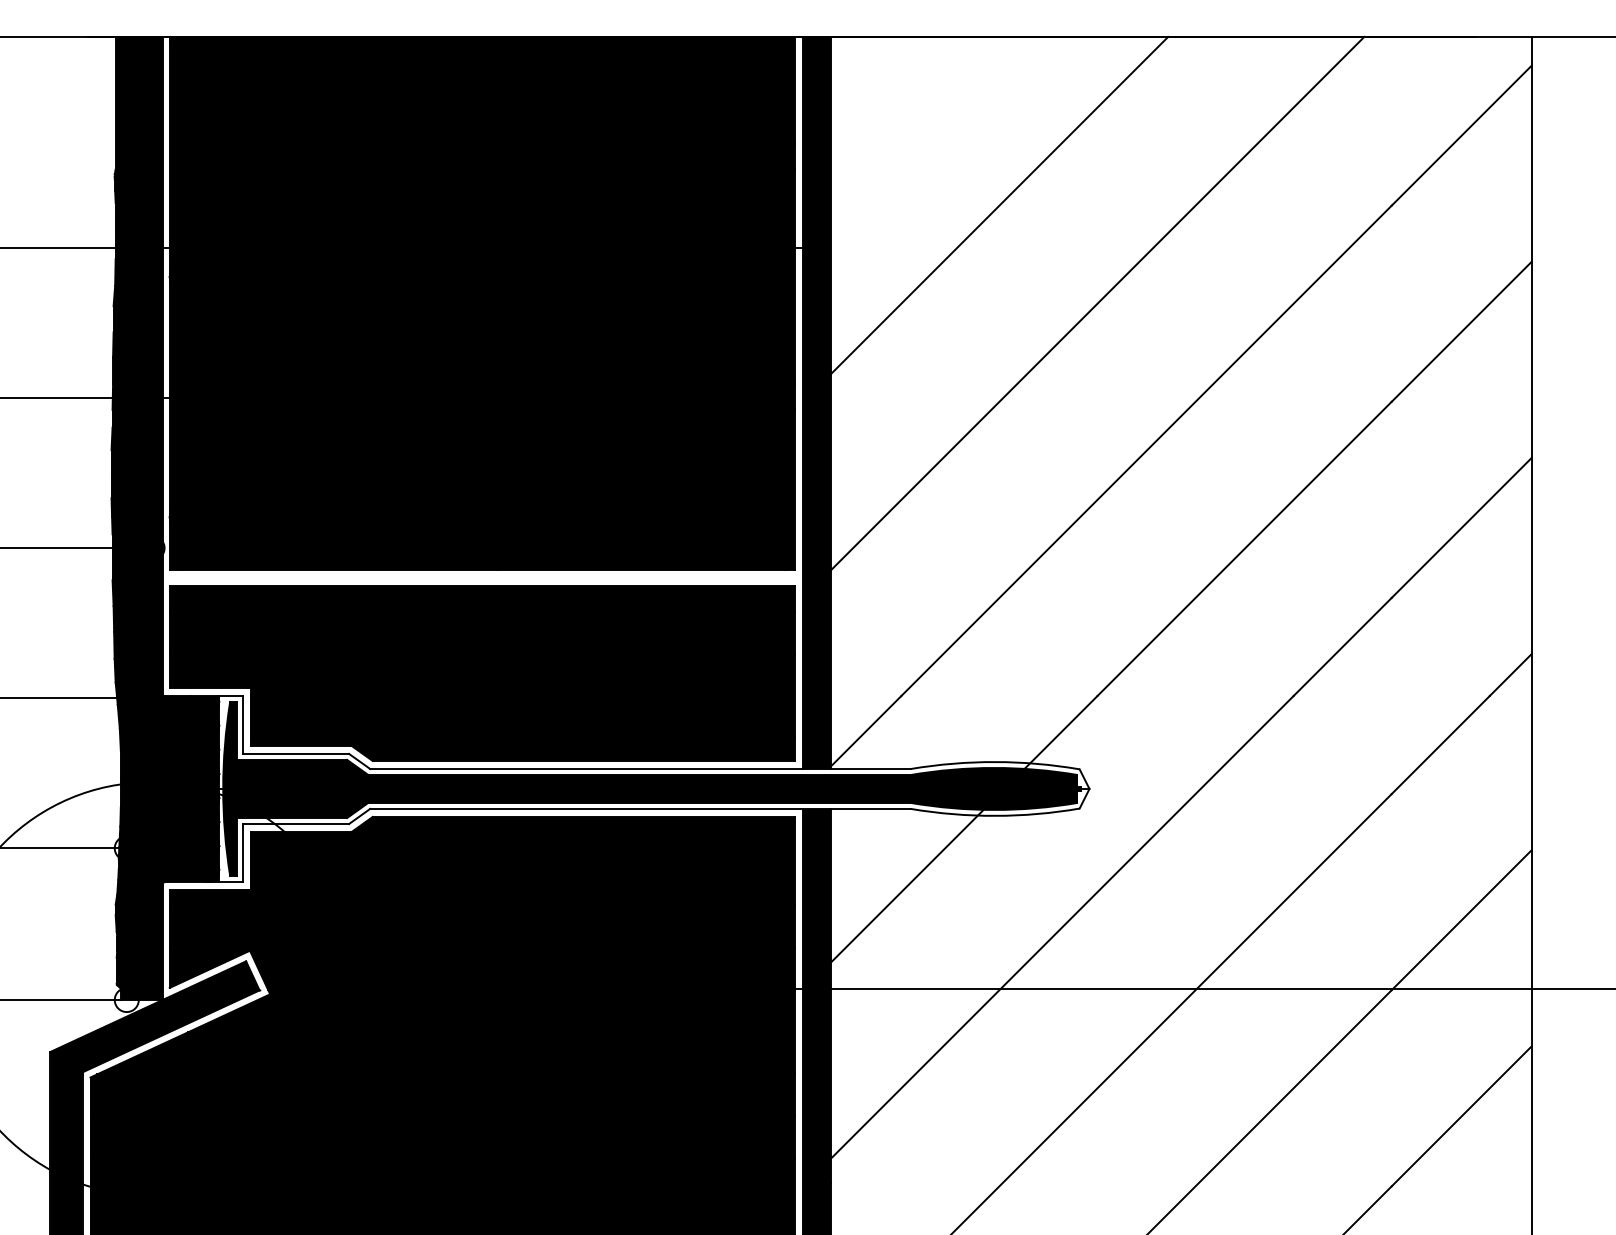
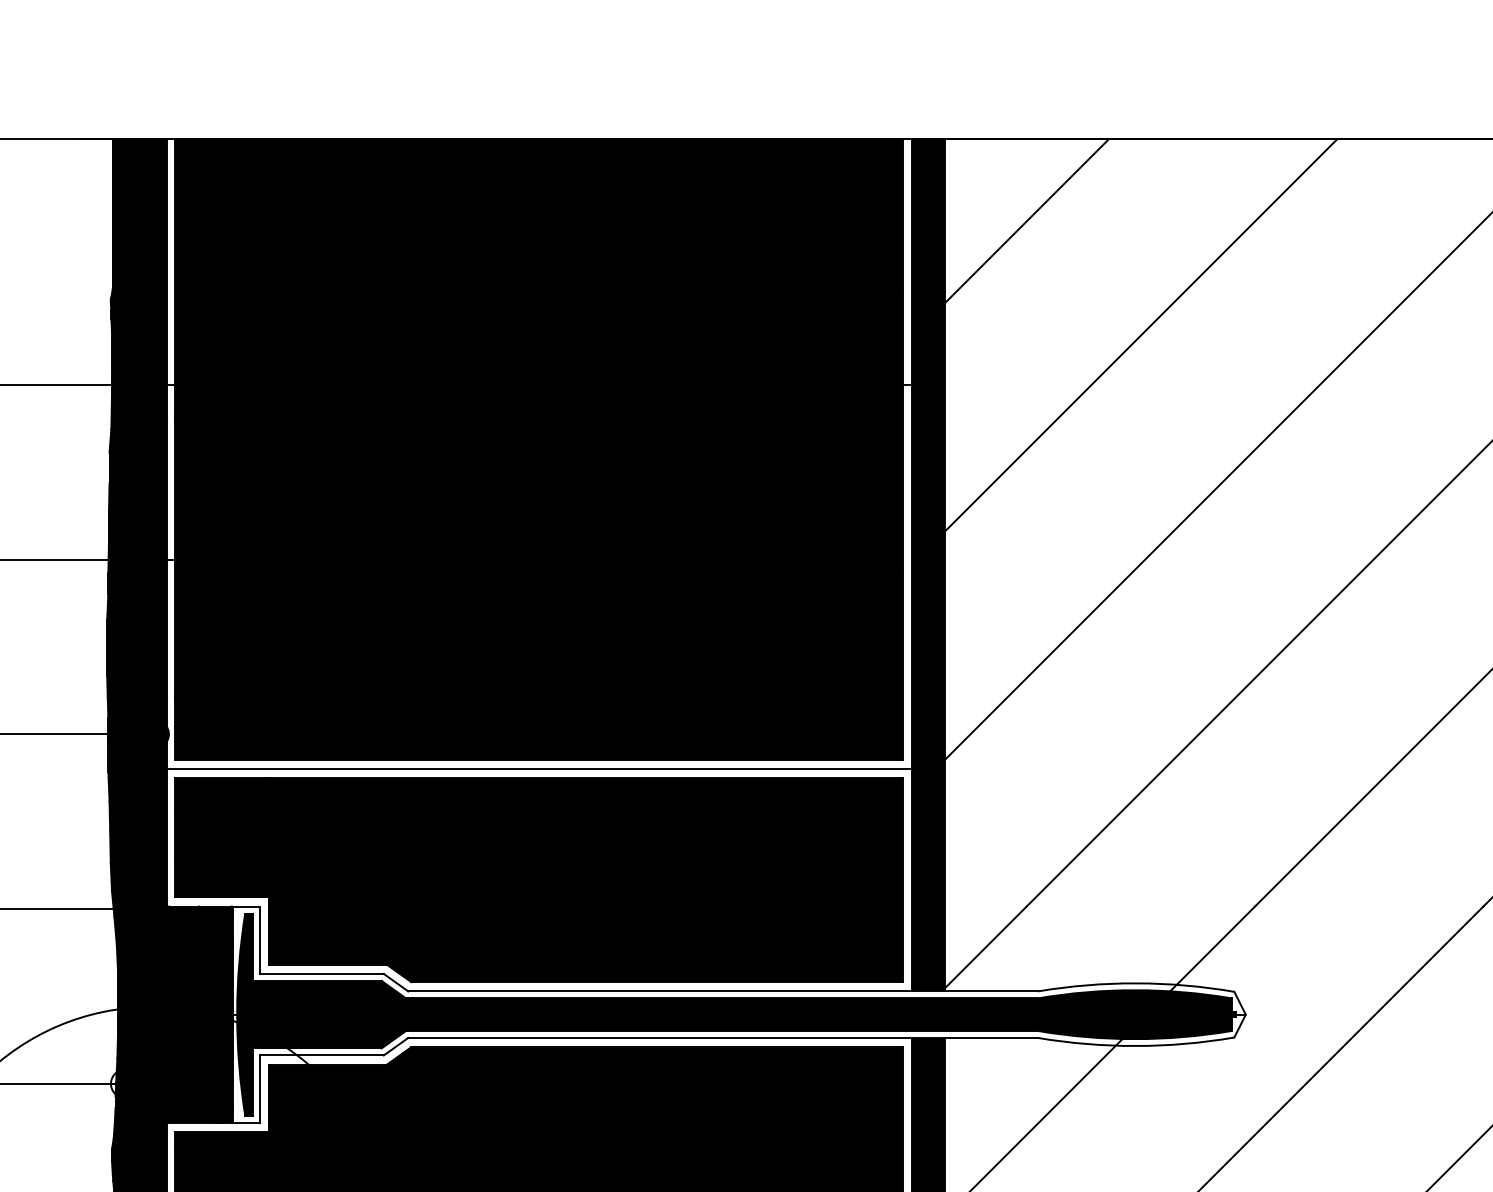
line: (901, 106) -> (1026, 220), added
line: (482, 577) -> (539, 768), added

